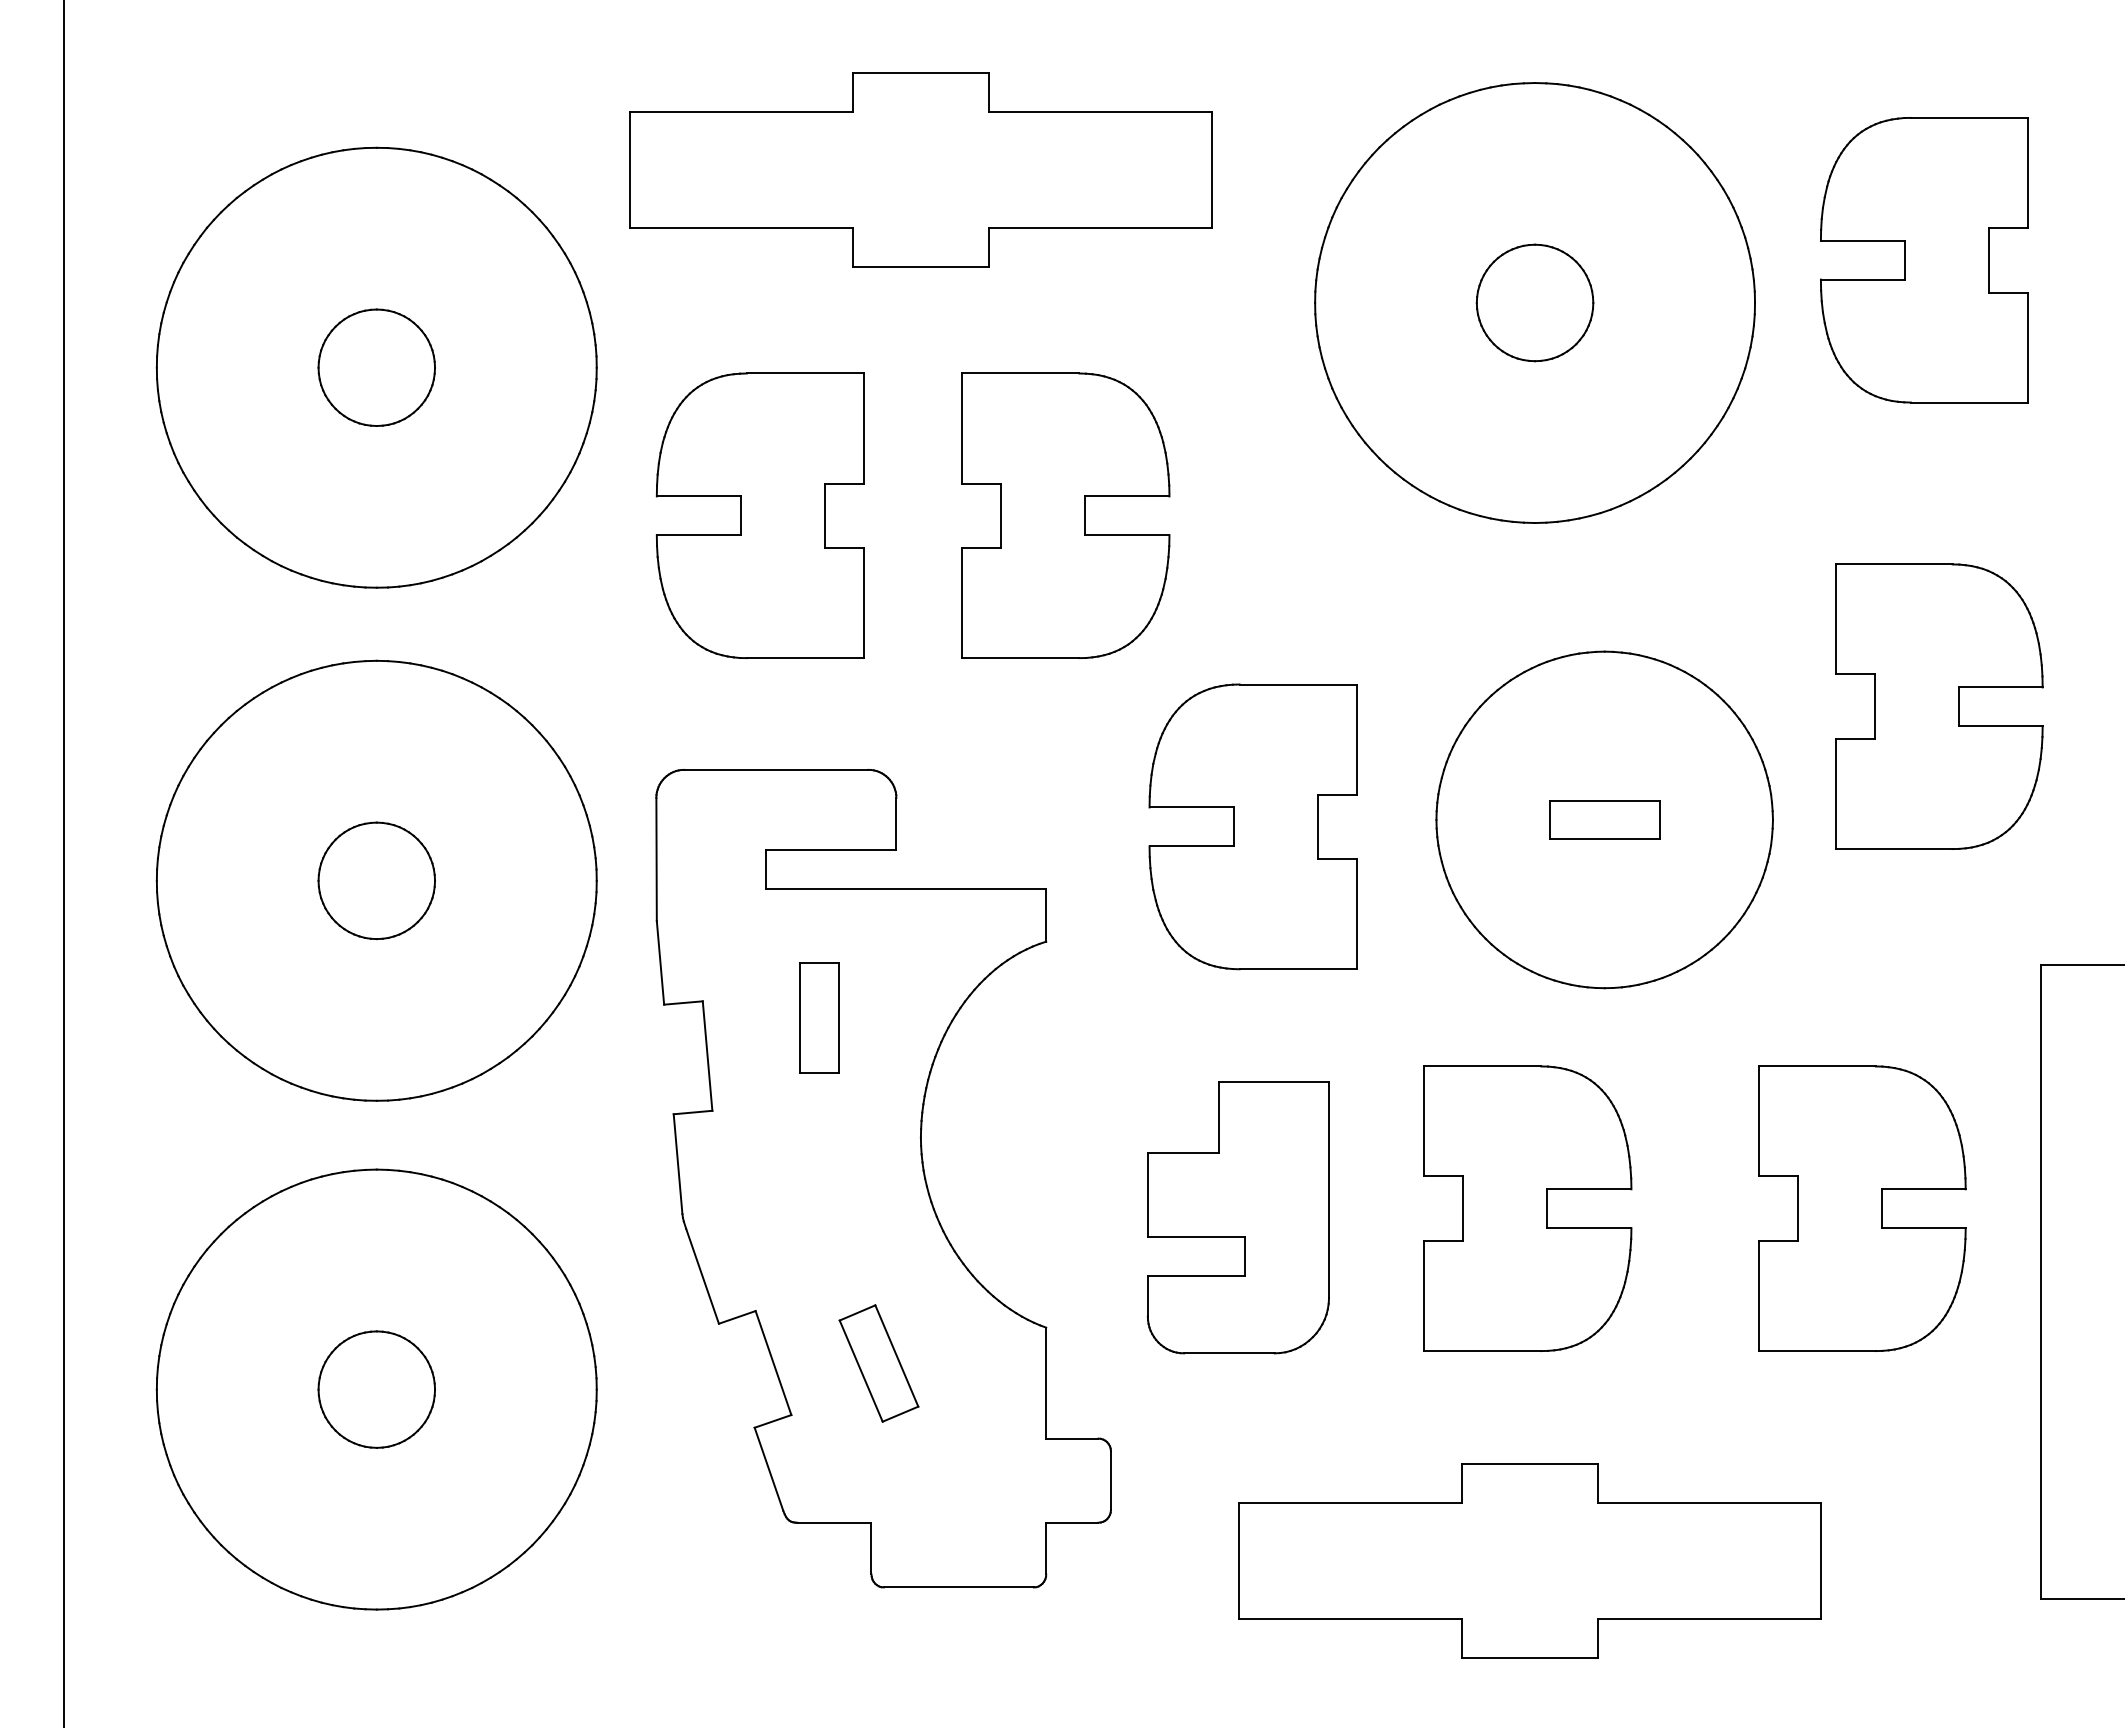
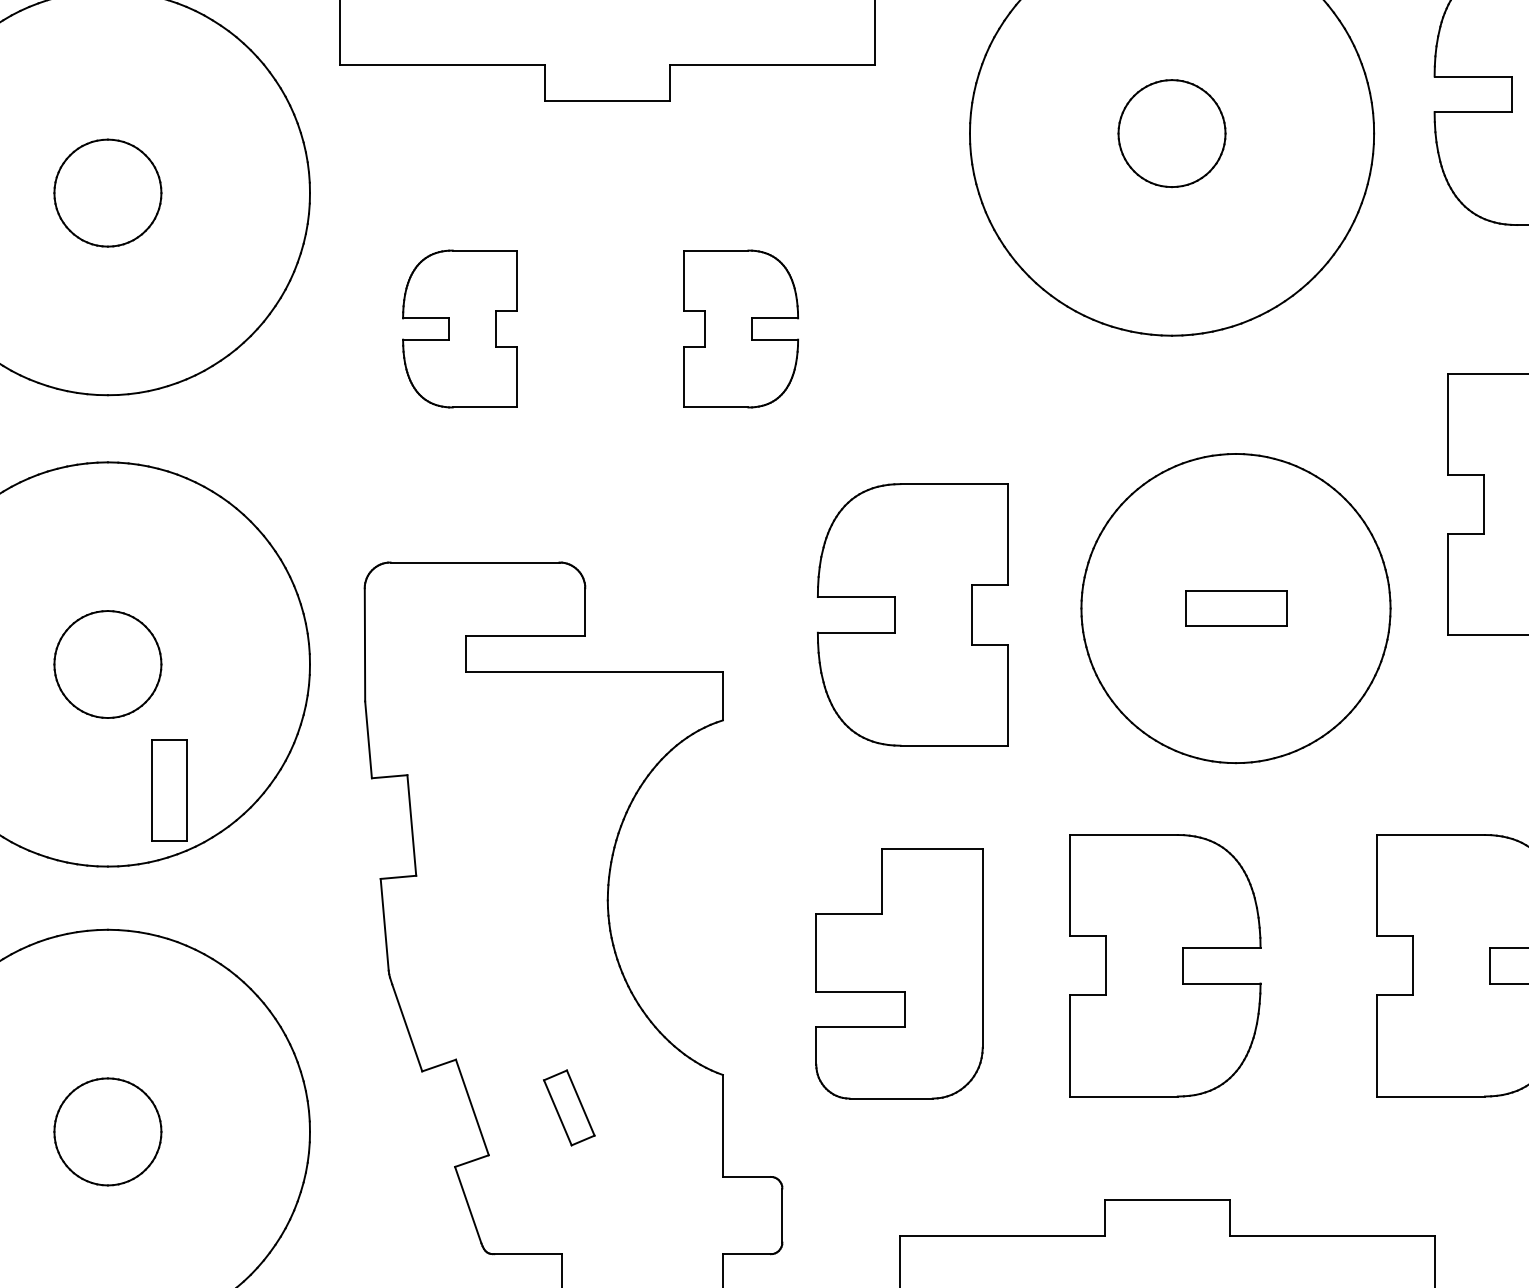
part: (759, 515) -> (459, 328), size x0.6
part: (1065, 515) -> (740, 328), size x0.6
part: (819, 1017) -> (169, 790), moved
part: (878, 1363) -> (568, 1107), size x0.7

